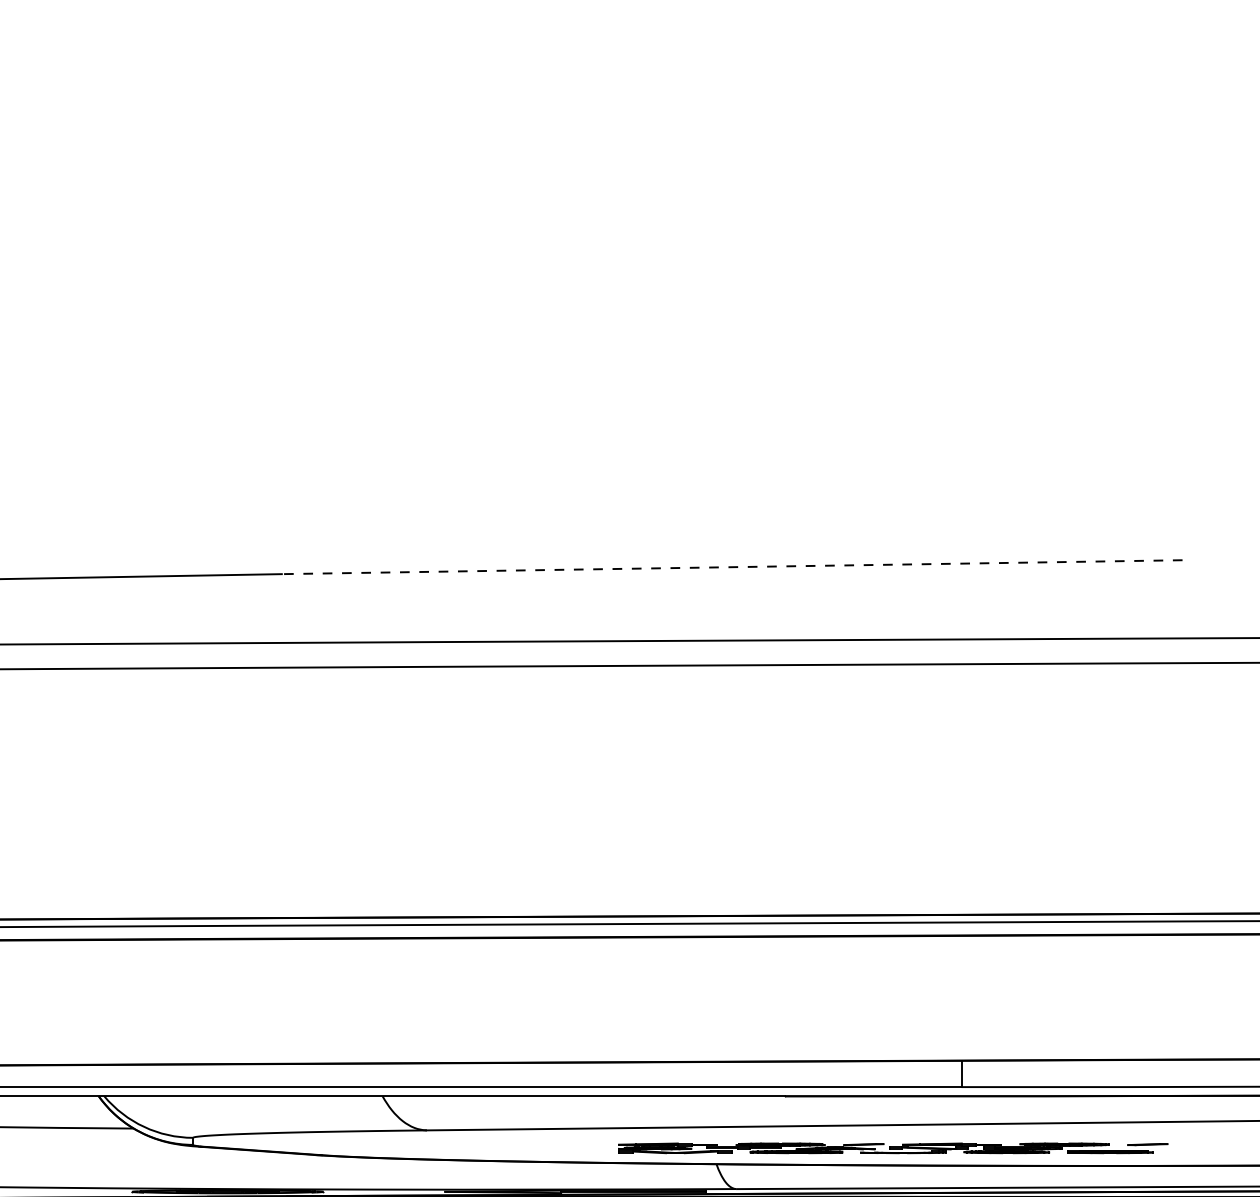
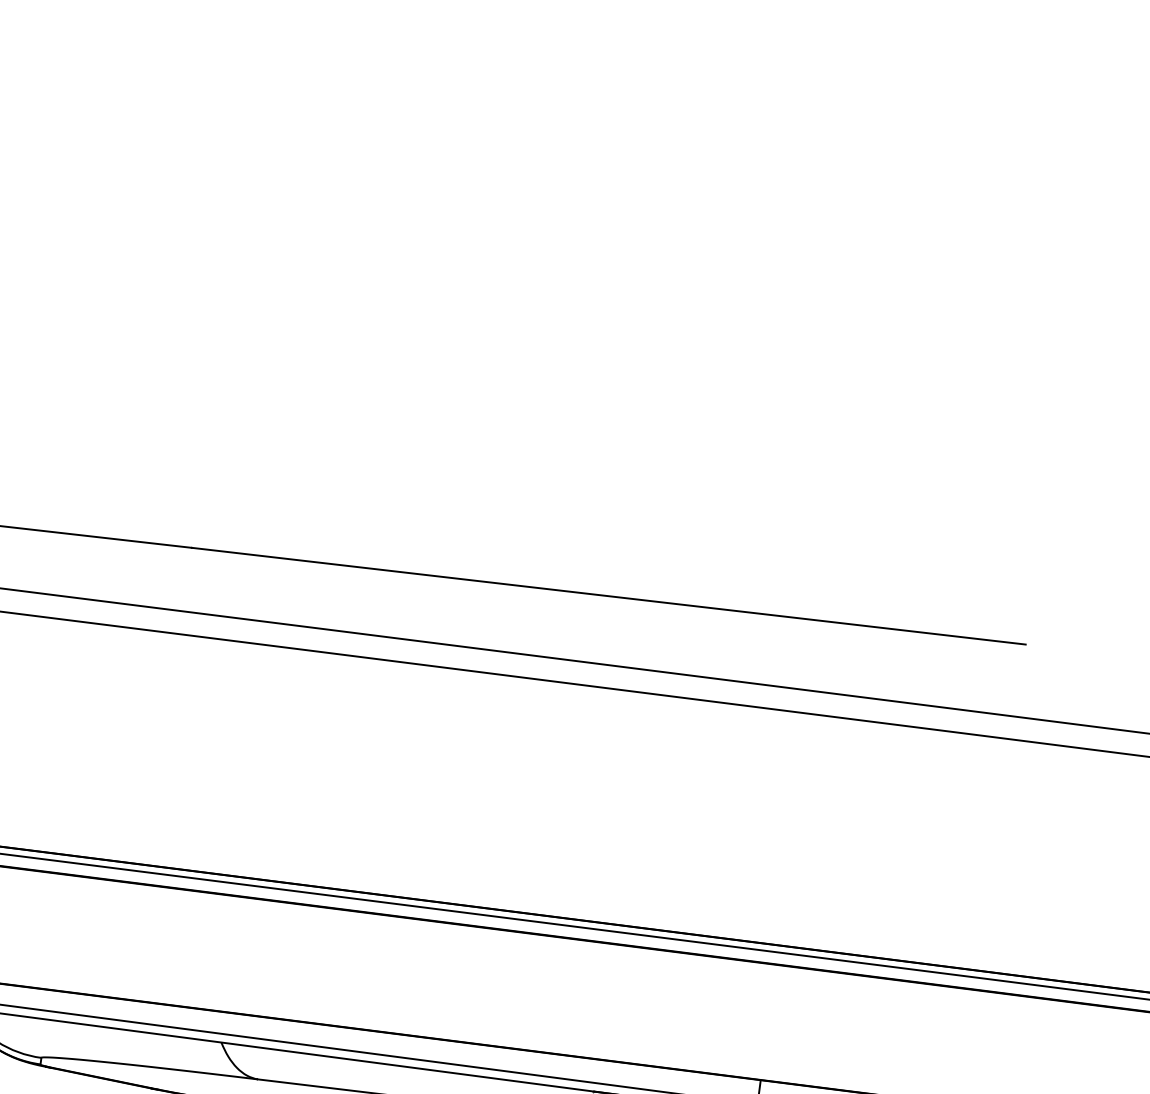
line: (731, 567) -> (608, 596), dashed -> solid

